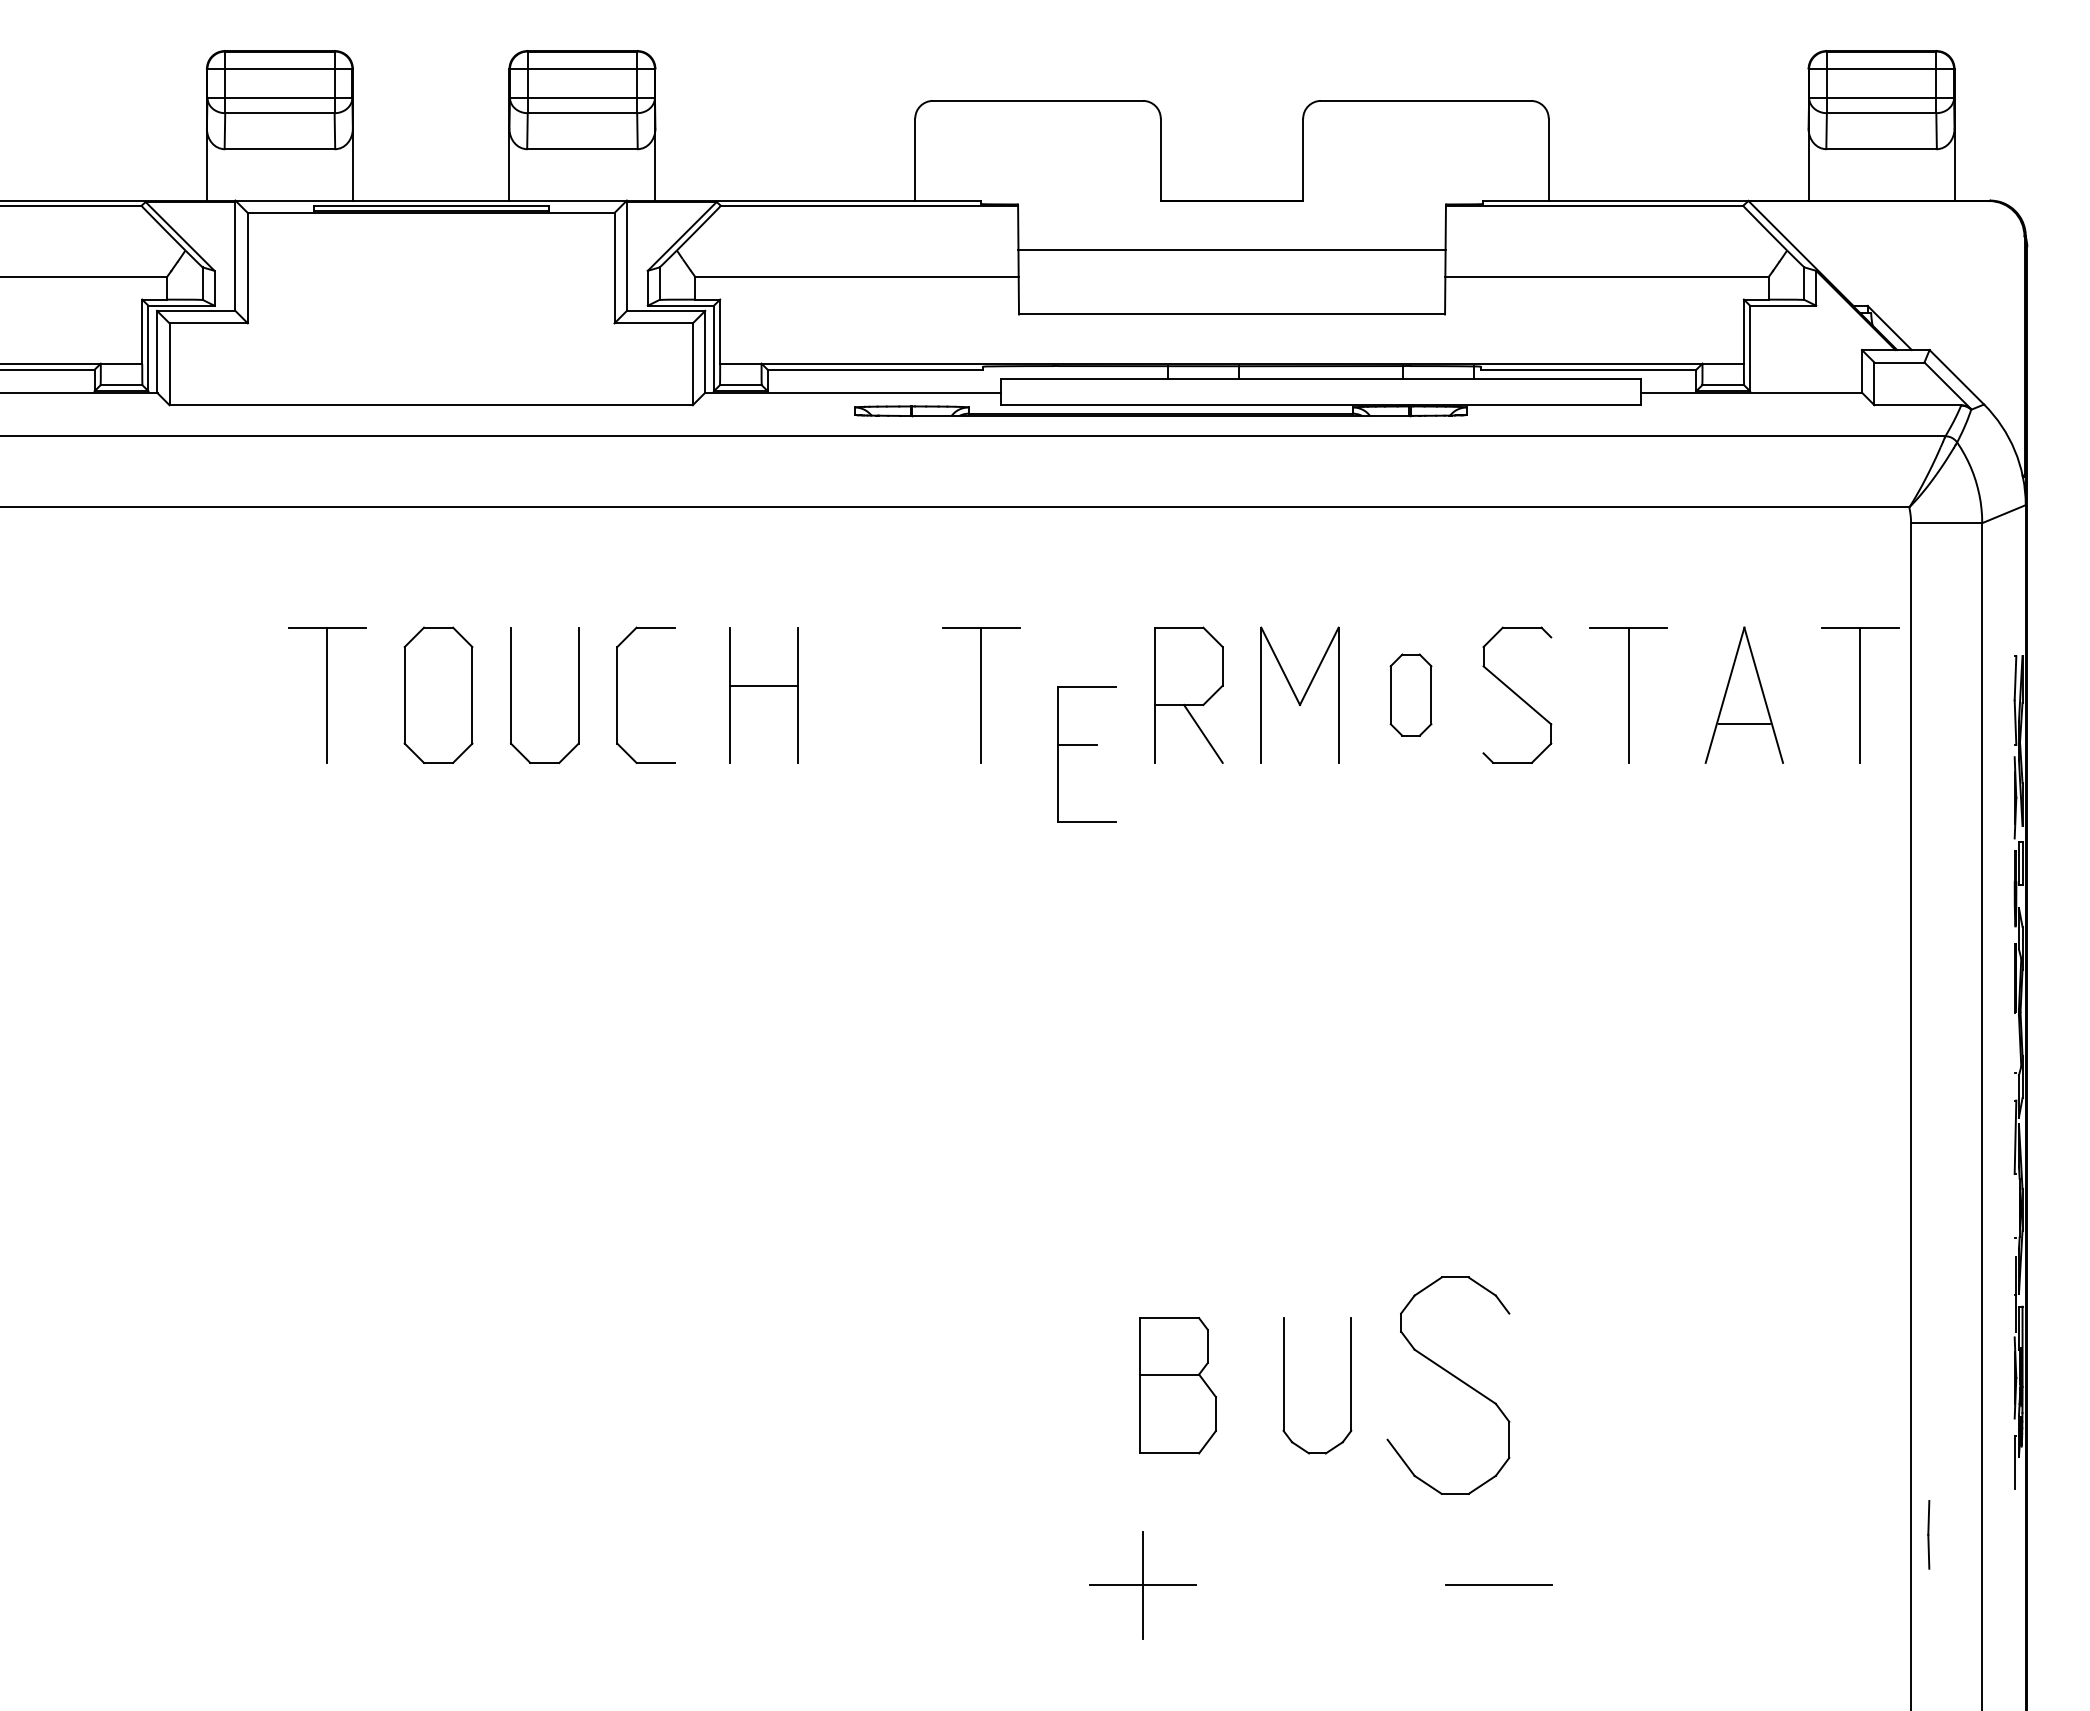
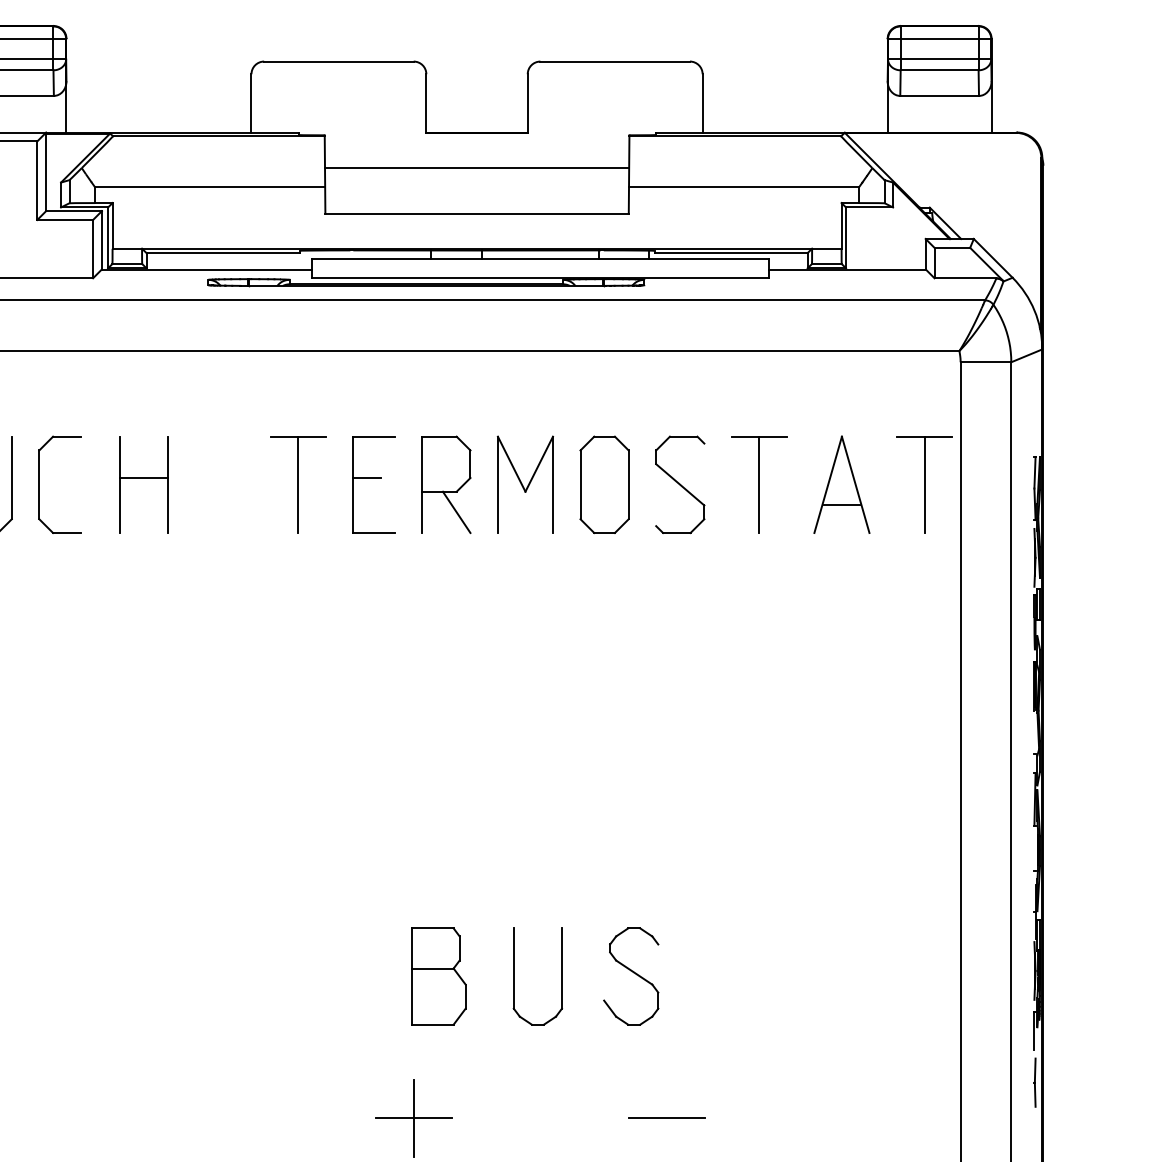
part: (1410, 694) -> (604, 484), size x1.67
part: (1086, 745) -> (373, 478), moved
part: (1448, 1385) -> (631, 976), size x0.62
line: (1928, 1534) -> (1034, 1082), moved

